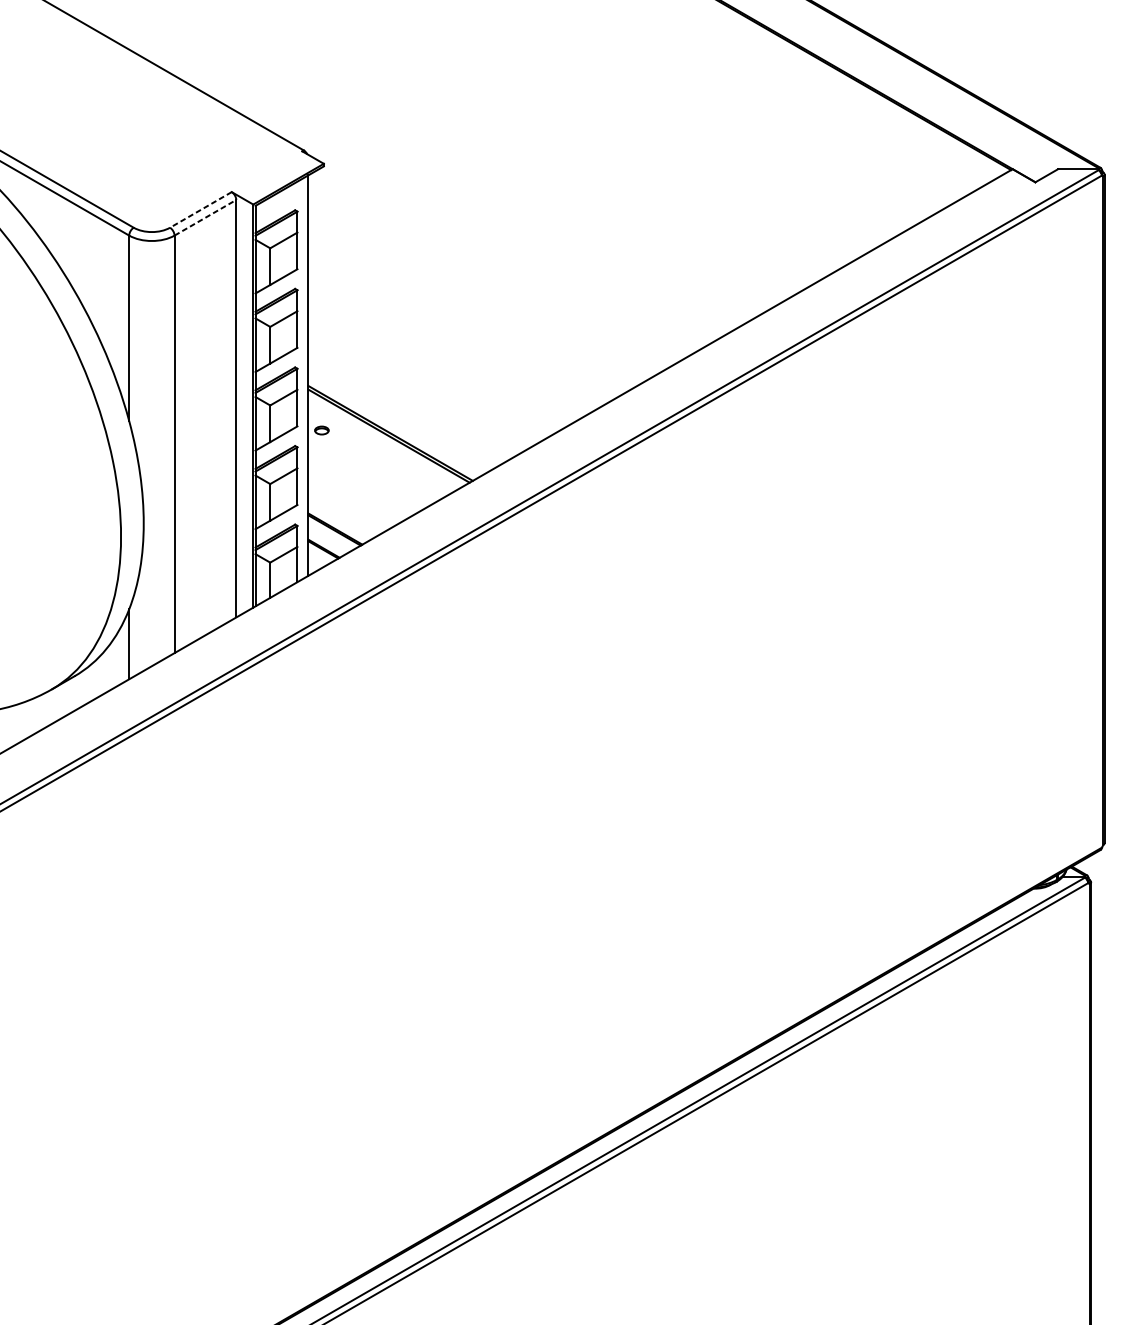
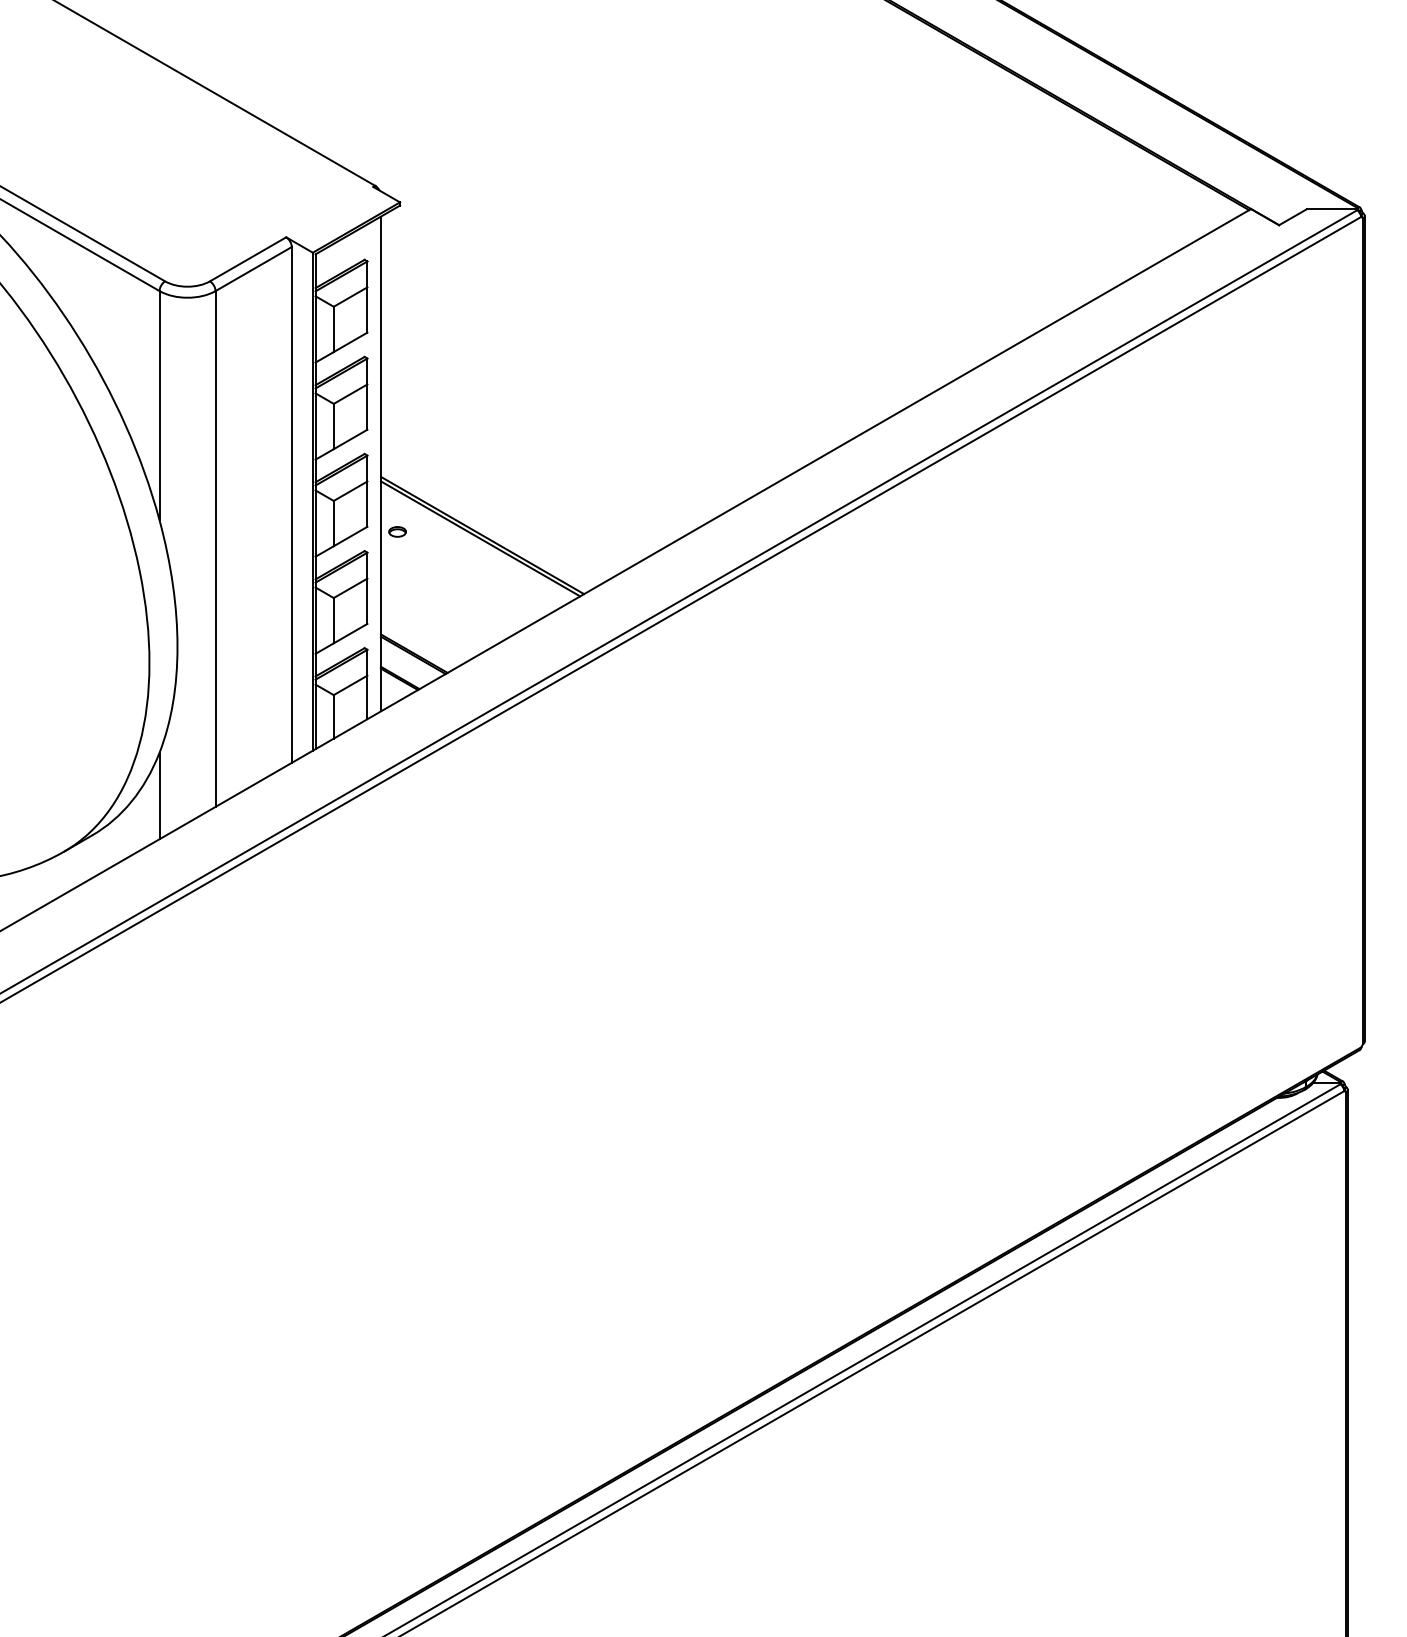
line: (200, 210) -> (247, 259), dashed -> solid
line: (206, 217) -> (254, 268), dashed -> solid

